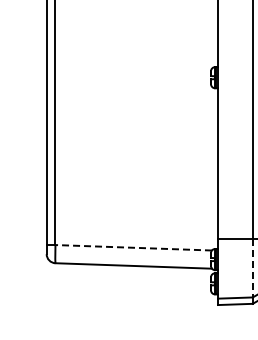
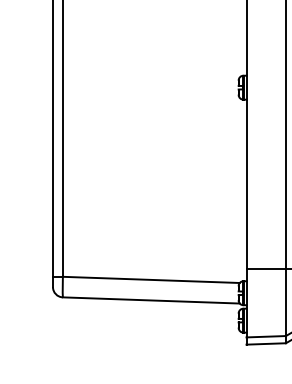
line: (133, 247) -> (151, 279), dashed -> solid
line: (252, 268) -> (285, 303), dashed -> solid

